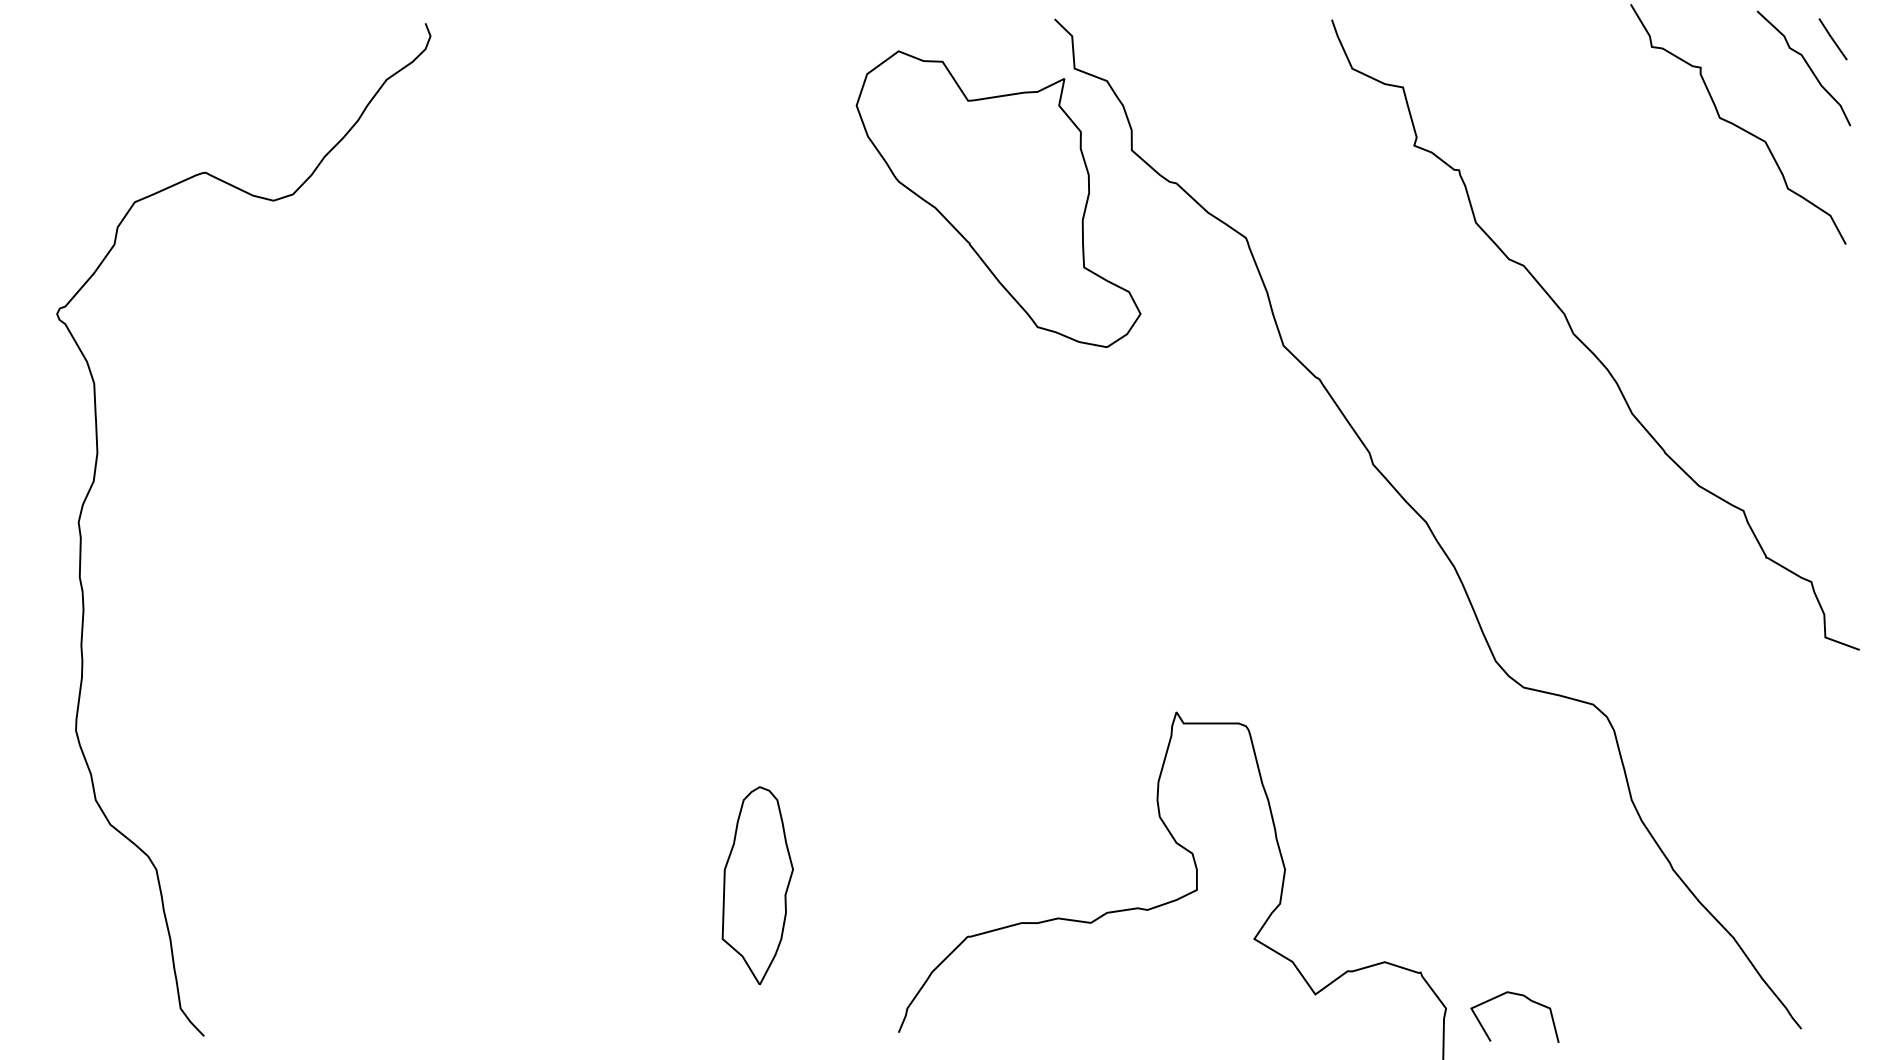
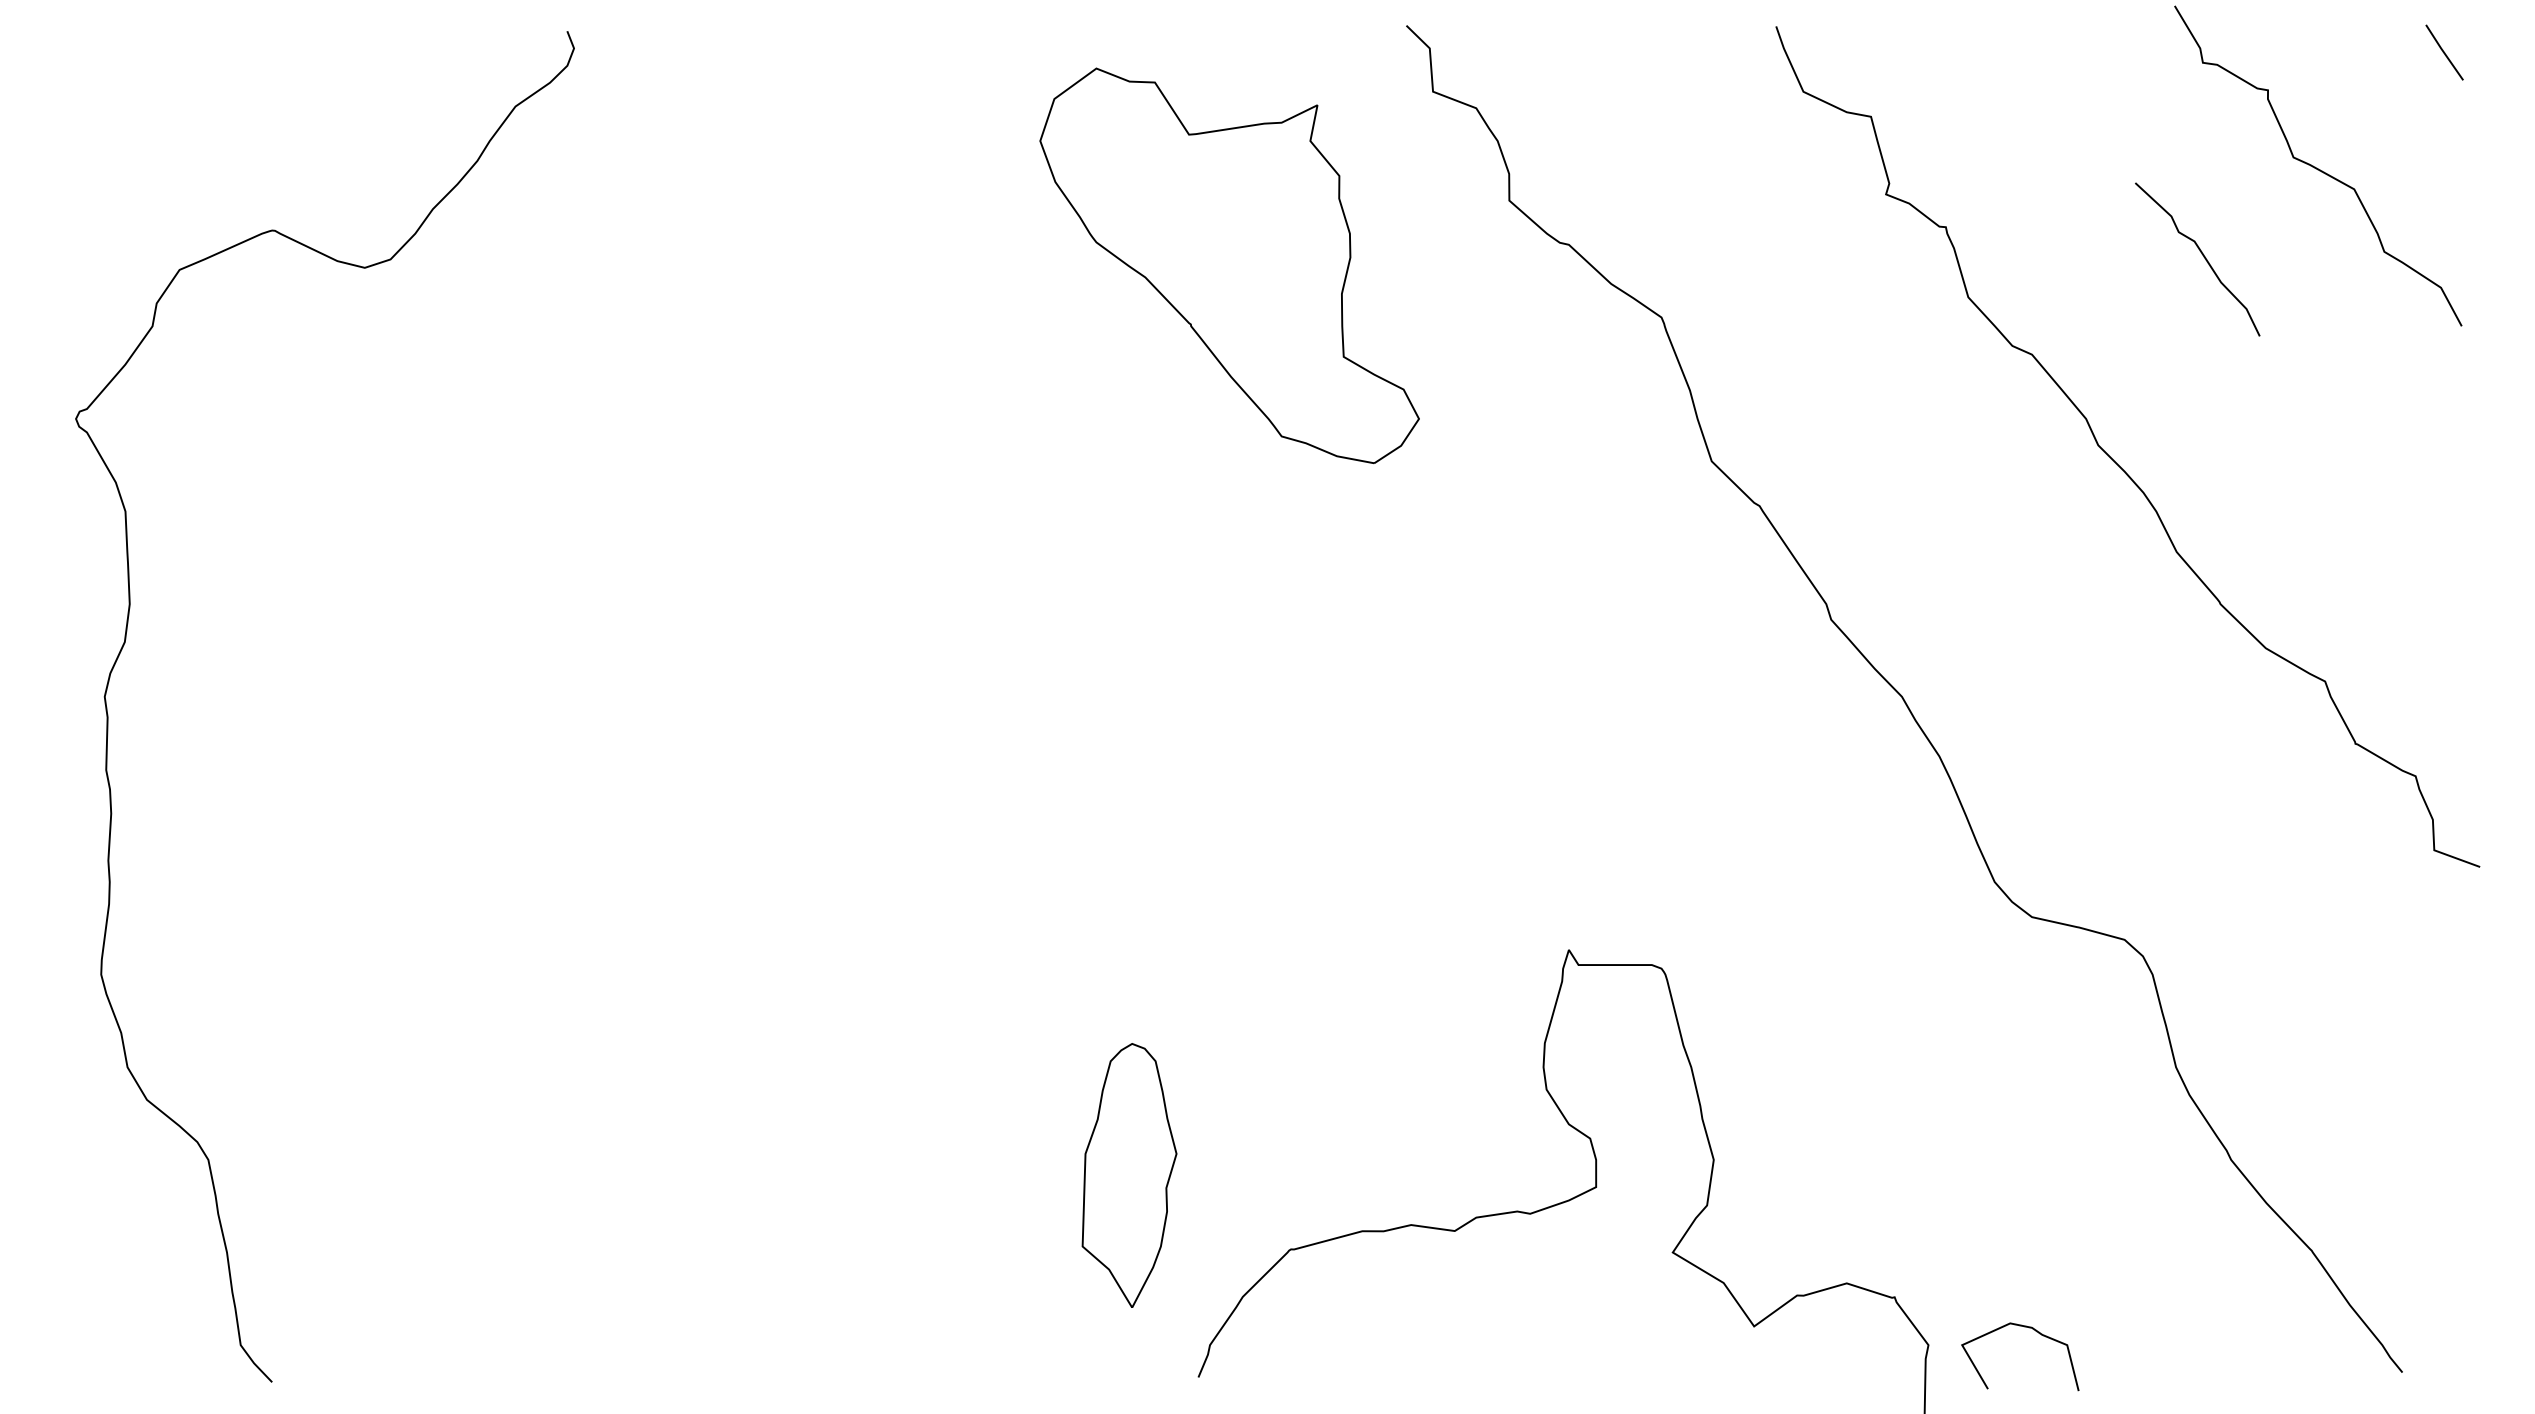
curve: (1808, 66) -> (2203, 257), moved
part: (998, 198) -> (1229, 265), moved
part: (757, 885) -> (1129, 1175), moved

